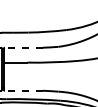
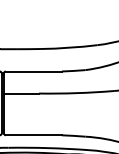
line: (23, 47) -> (33, 71), dashed -> solid
line: (23, 90) -> (33, 134), dashed -> solid

